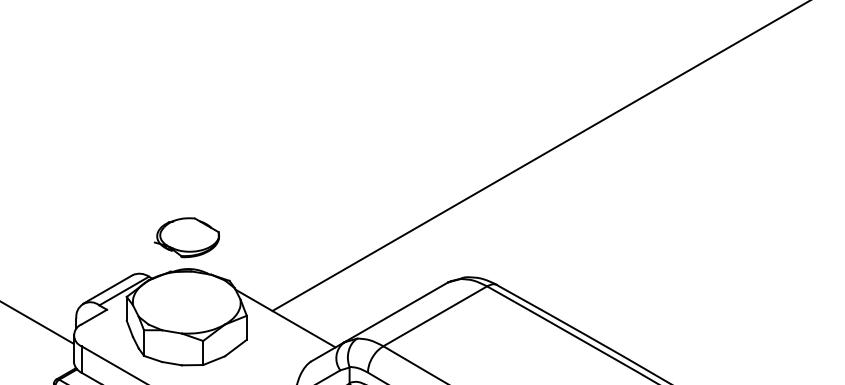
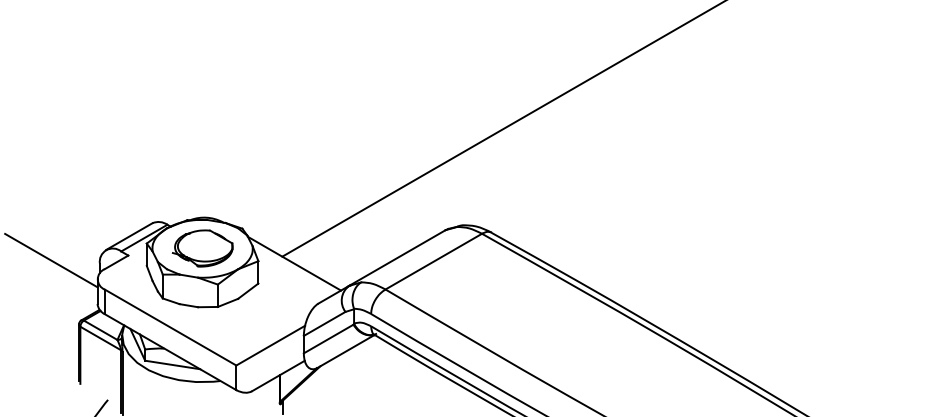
part: (186, 237) -> (202, 248), moved

